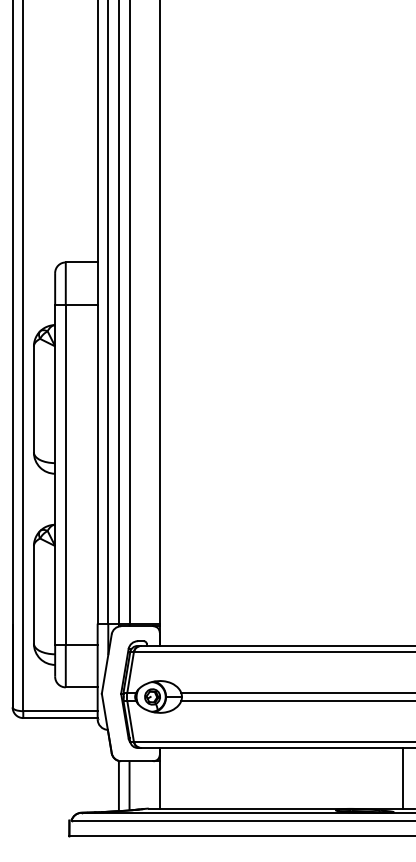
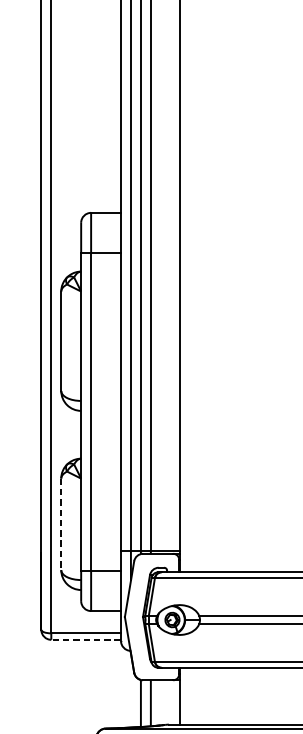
line: (33, 594) -> (60, 524), solid -> dashed
line: (59, 718) -> (85, 640), solid -> dashed

